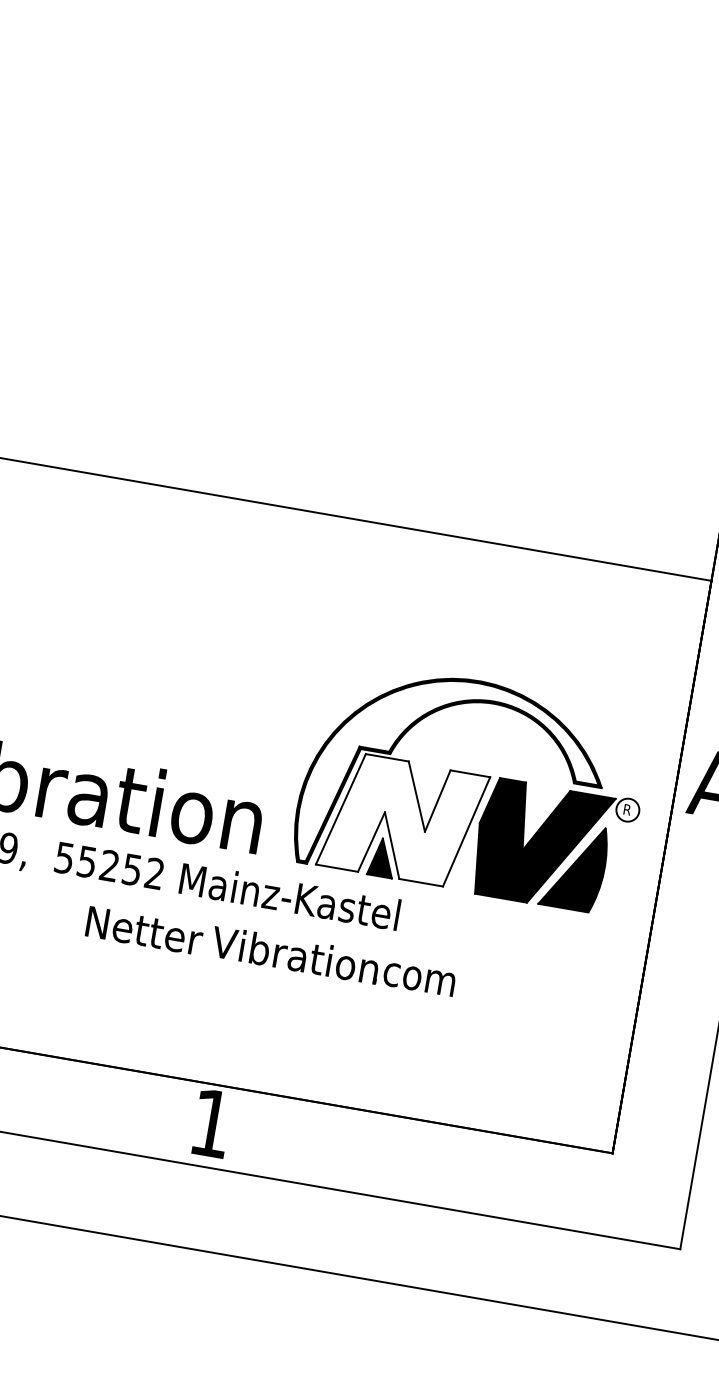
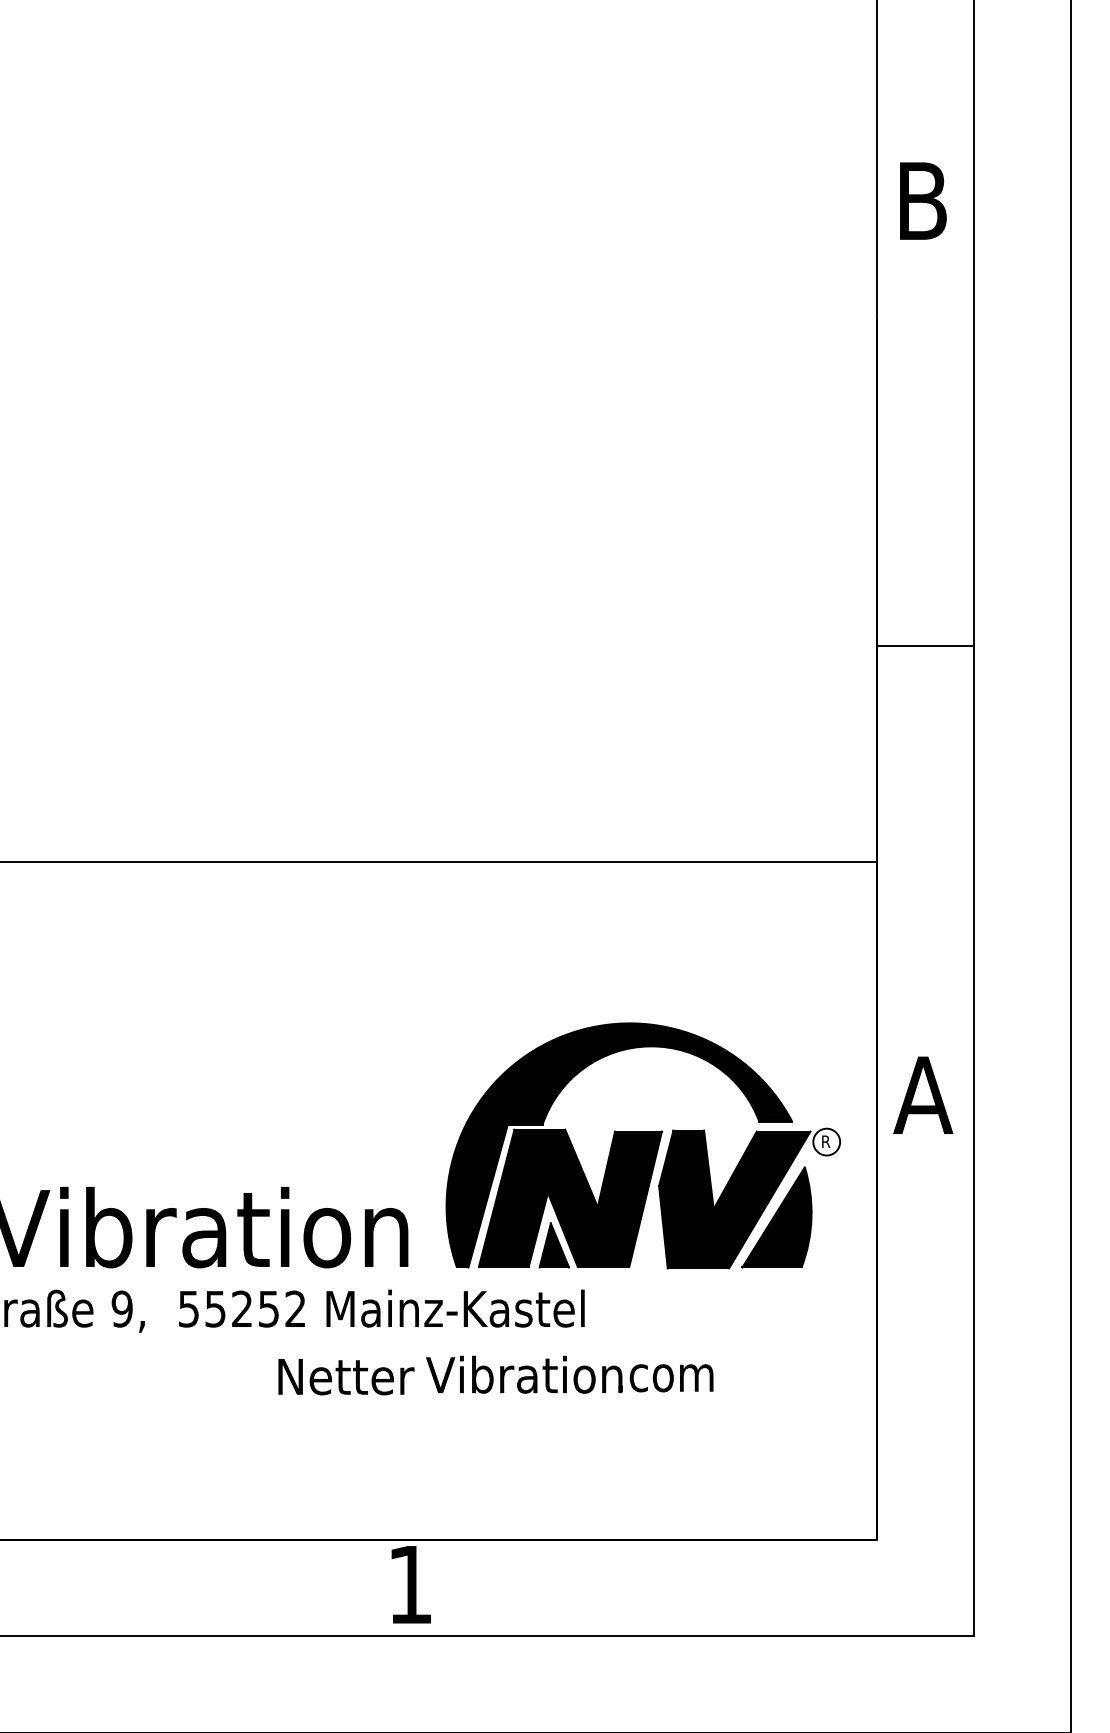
fill: (451, 782) -> (618, 1145), added
fill: (403, 819) -> (570, 1197), added
text: (270, 951) -> (495, 1375), moved

